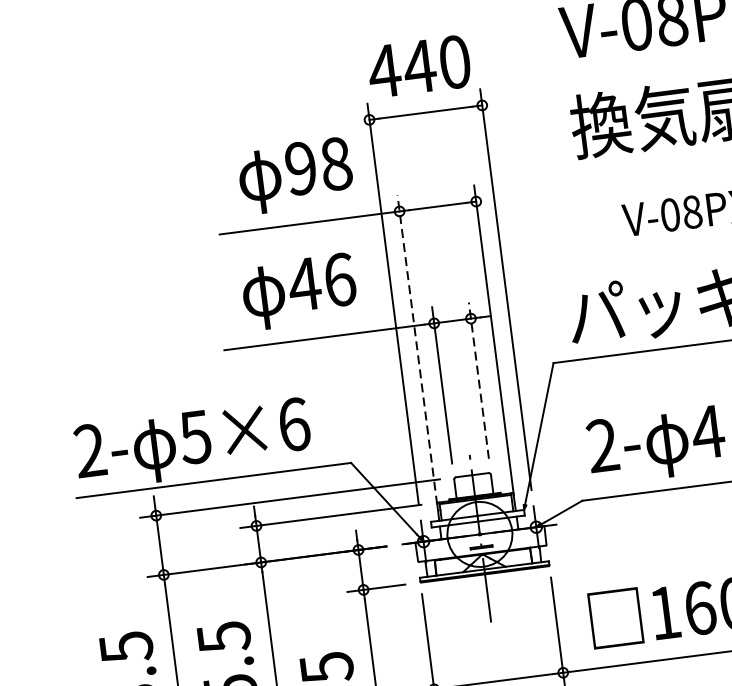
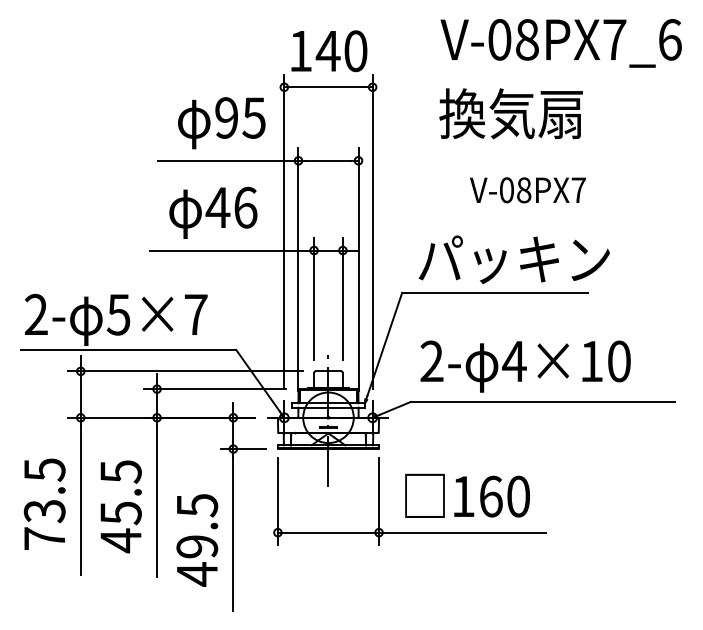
text: (384, 71) -> (300, 51), 440 -> 140
text: (335, 163) -> (253, 117), 98 -> 95
line: (417, 348) -> (298, 268), dashed -> solid
line: (478, 379) -> (342, 298), dashed -> solid
text: (293, 424) -> (195, 314), 5×6 -> 5×7

